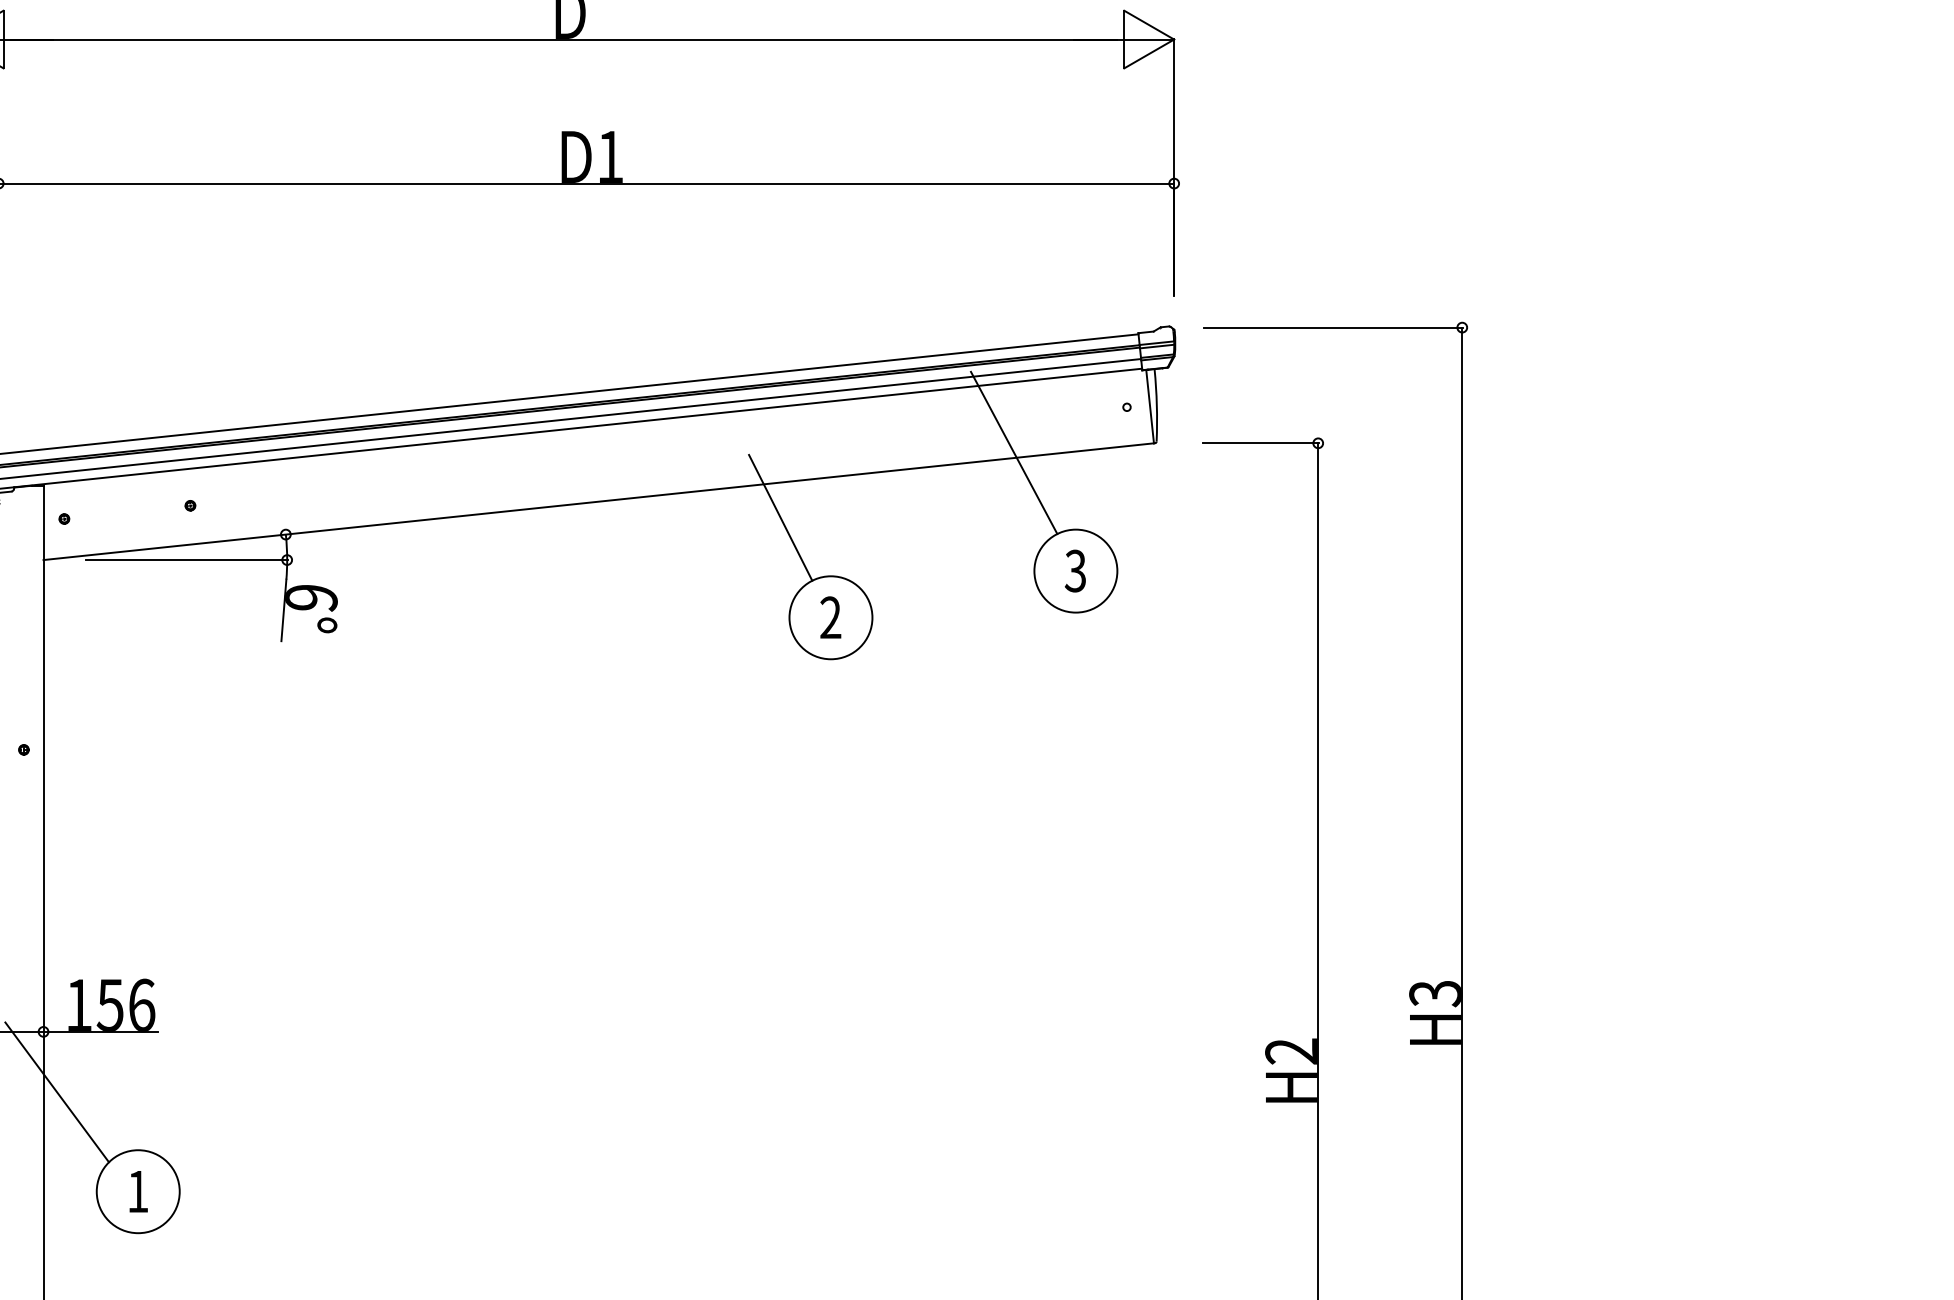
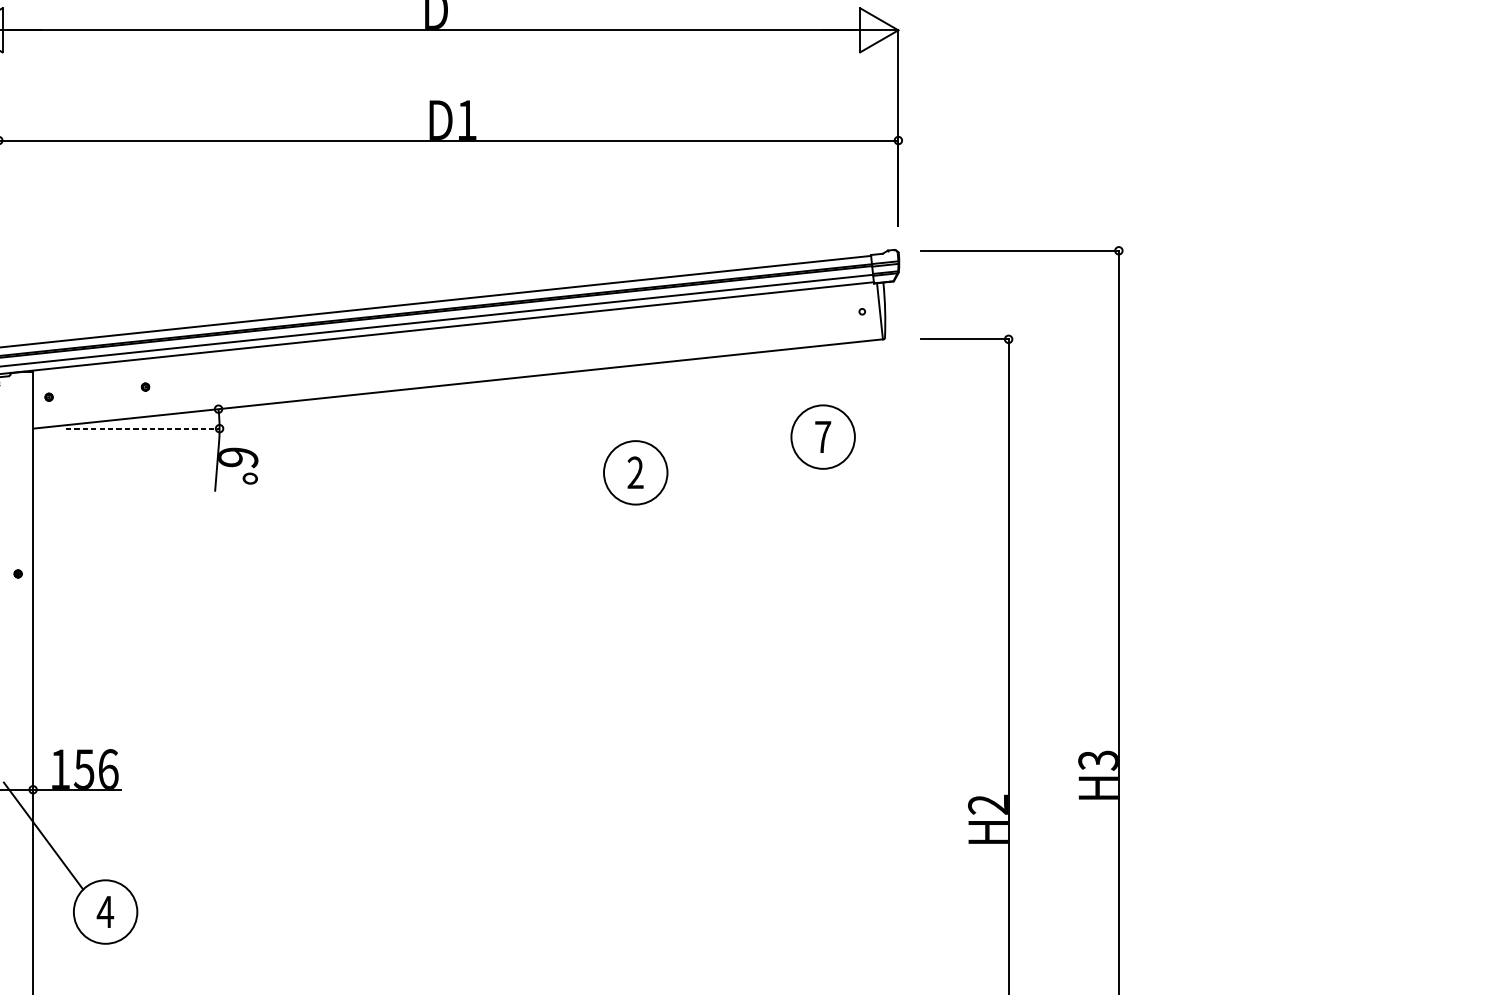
line: (1013, 452) -> (775, 346), removed
line: (780, 517) -> (597, 396), removed
line: (187, 560) -> (143, 429), solid -> dashed
text: (1075, 570) -> (822, 436), 3 -> 7
text: (137, 1191) -> (105, 911), 1 -> 4

